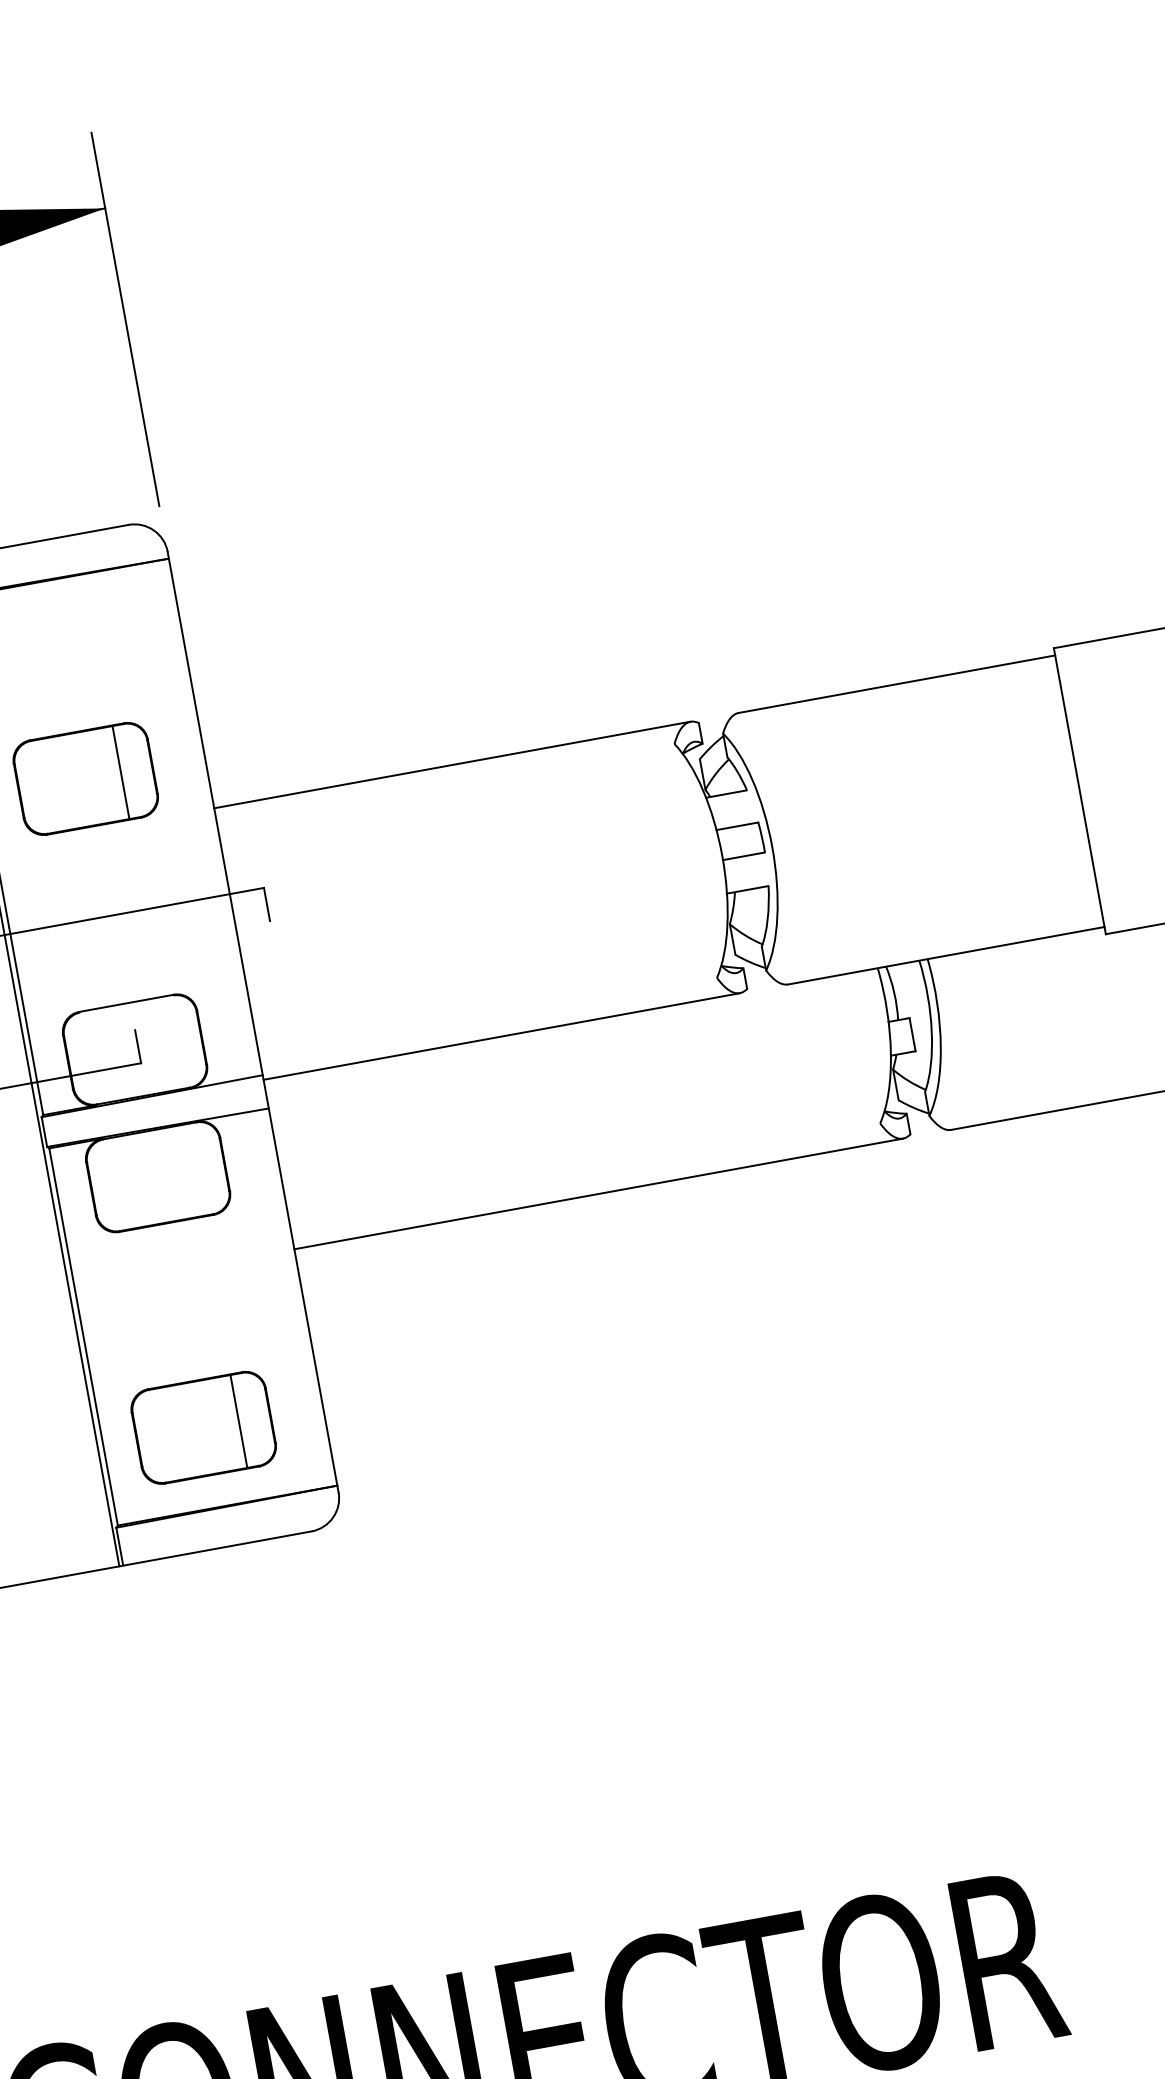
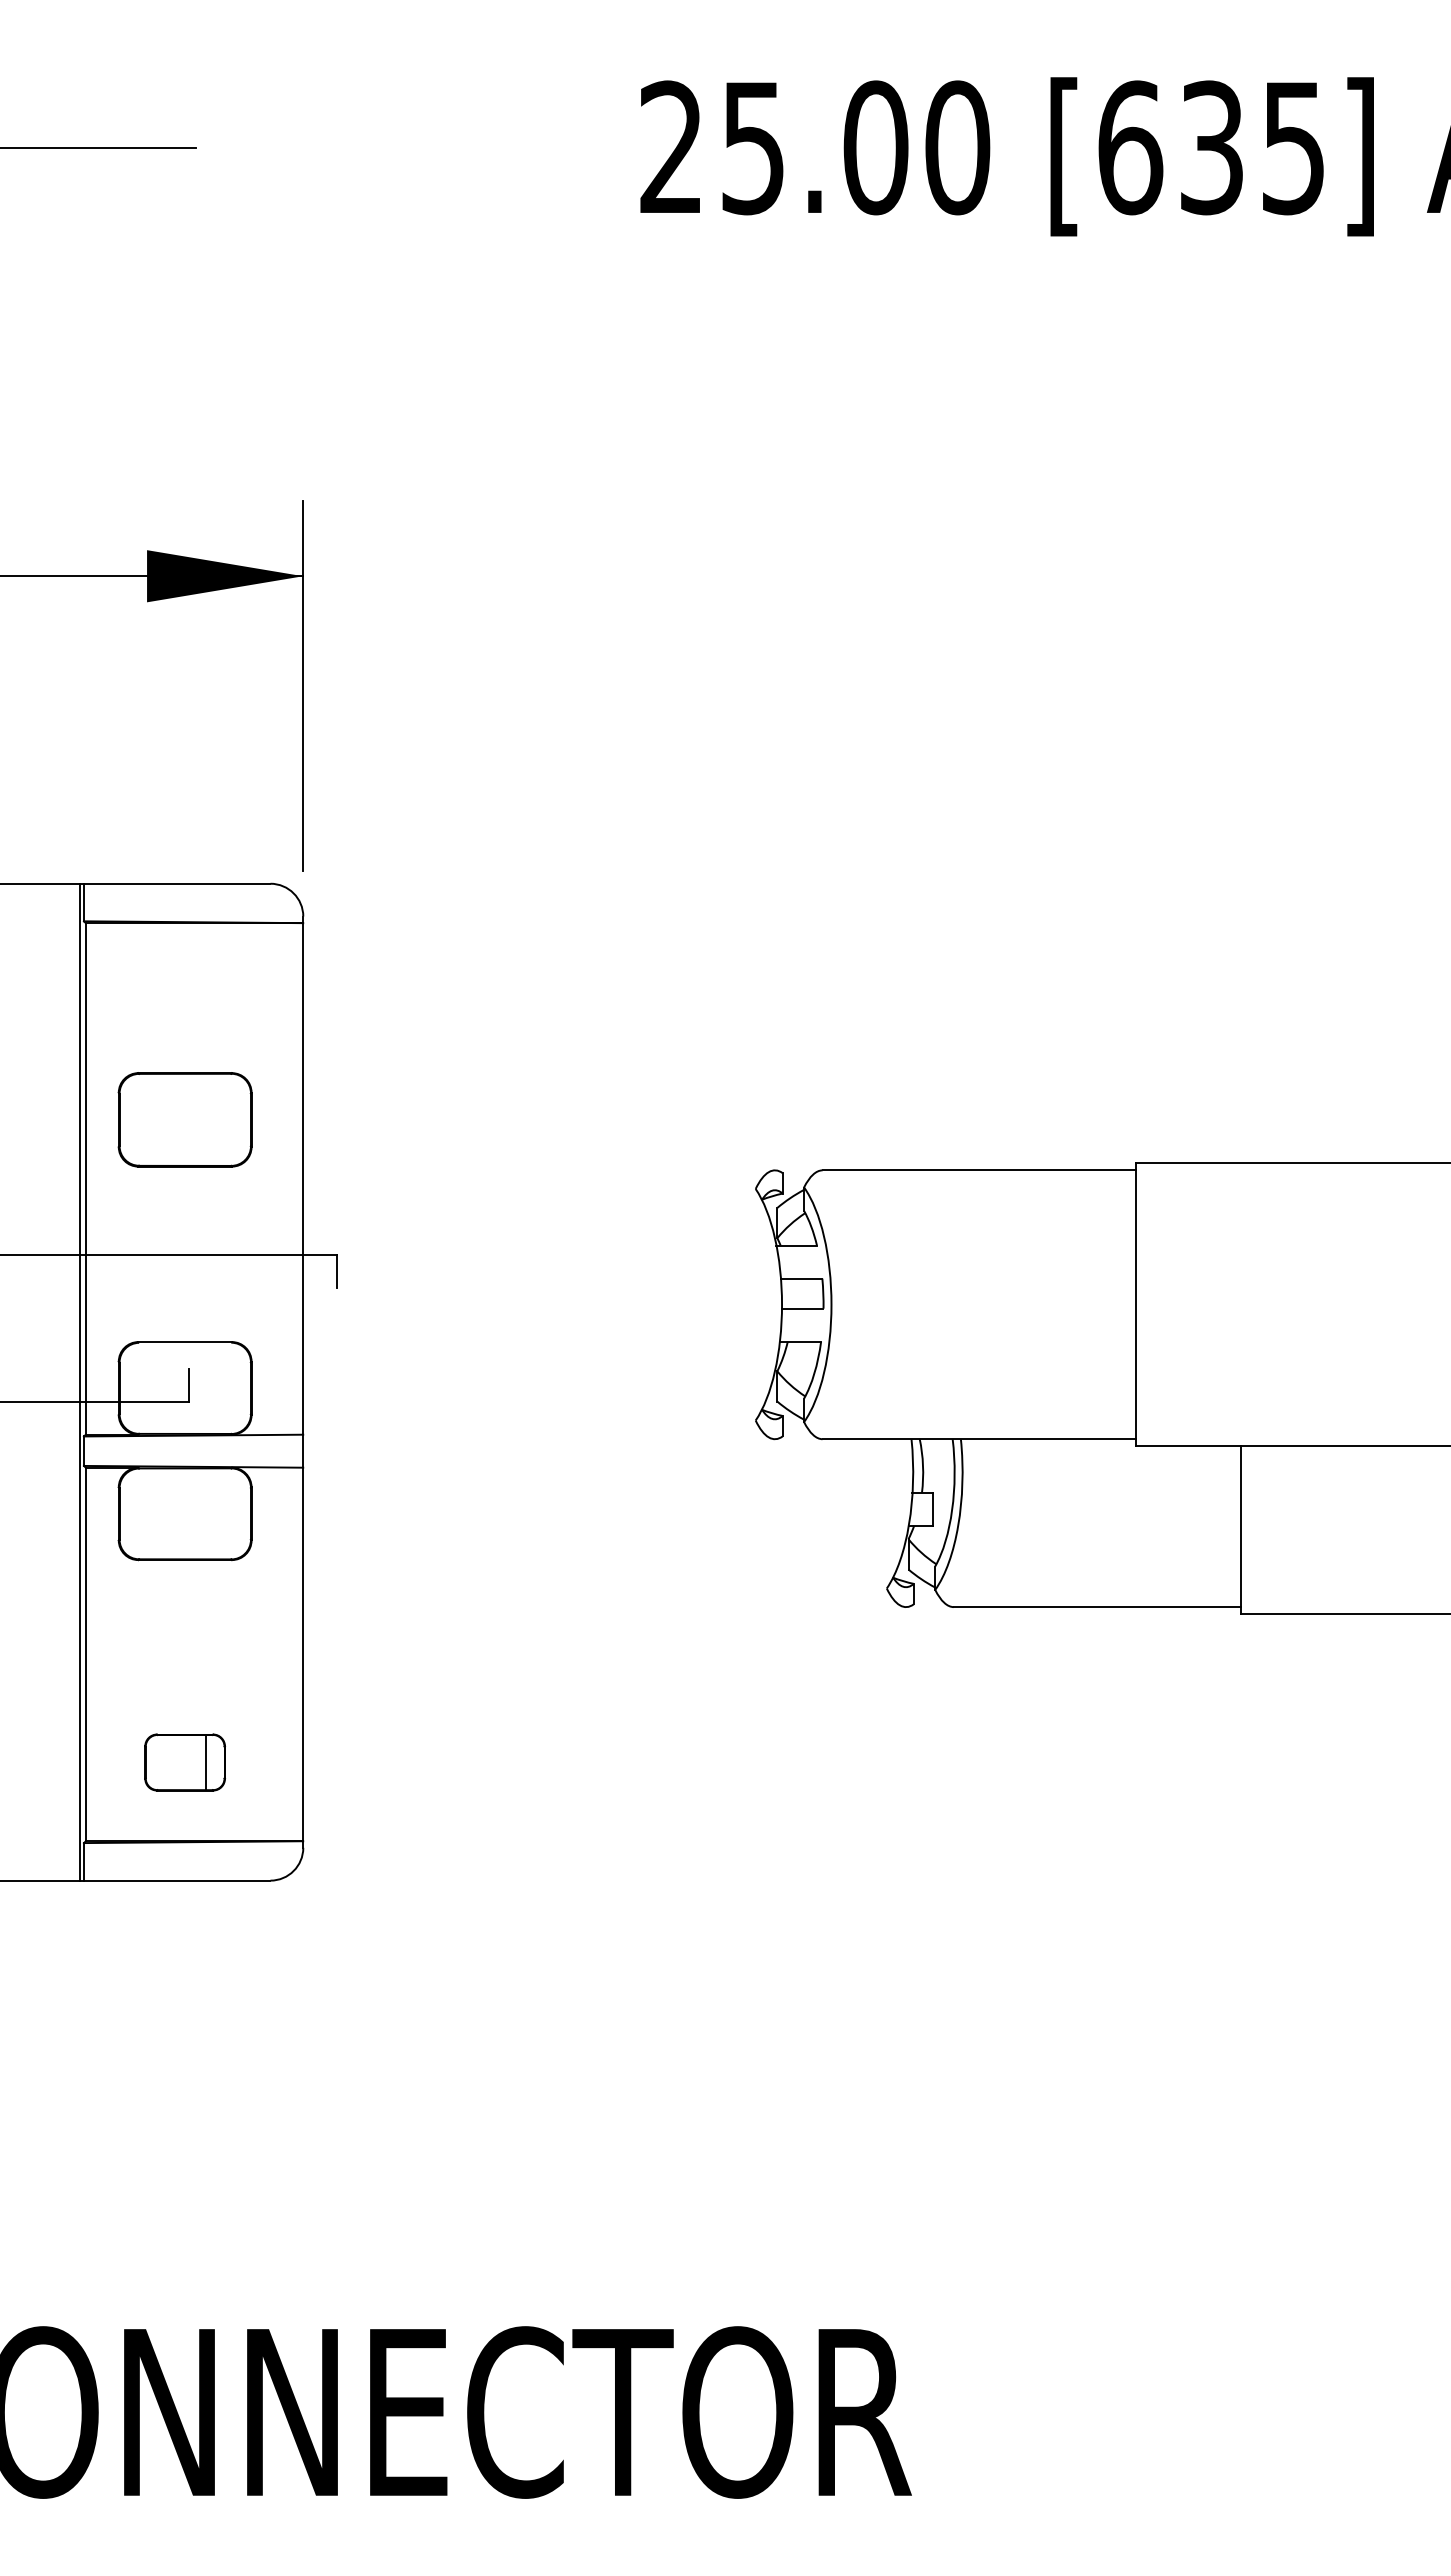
line: (451, 765) -> (538, 1170), removed
line: (121, 772) -> (220, 1119), removed
line: (501, 1036) -> (538, 1439), removed
line: (598, 1194) -> (604, 1607), removed
part: (203, 1427) -> (184, 1762), size x0.6

